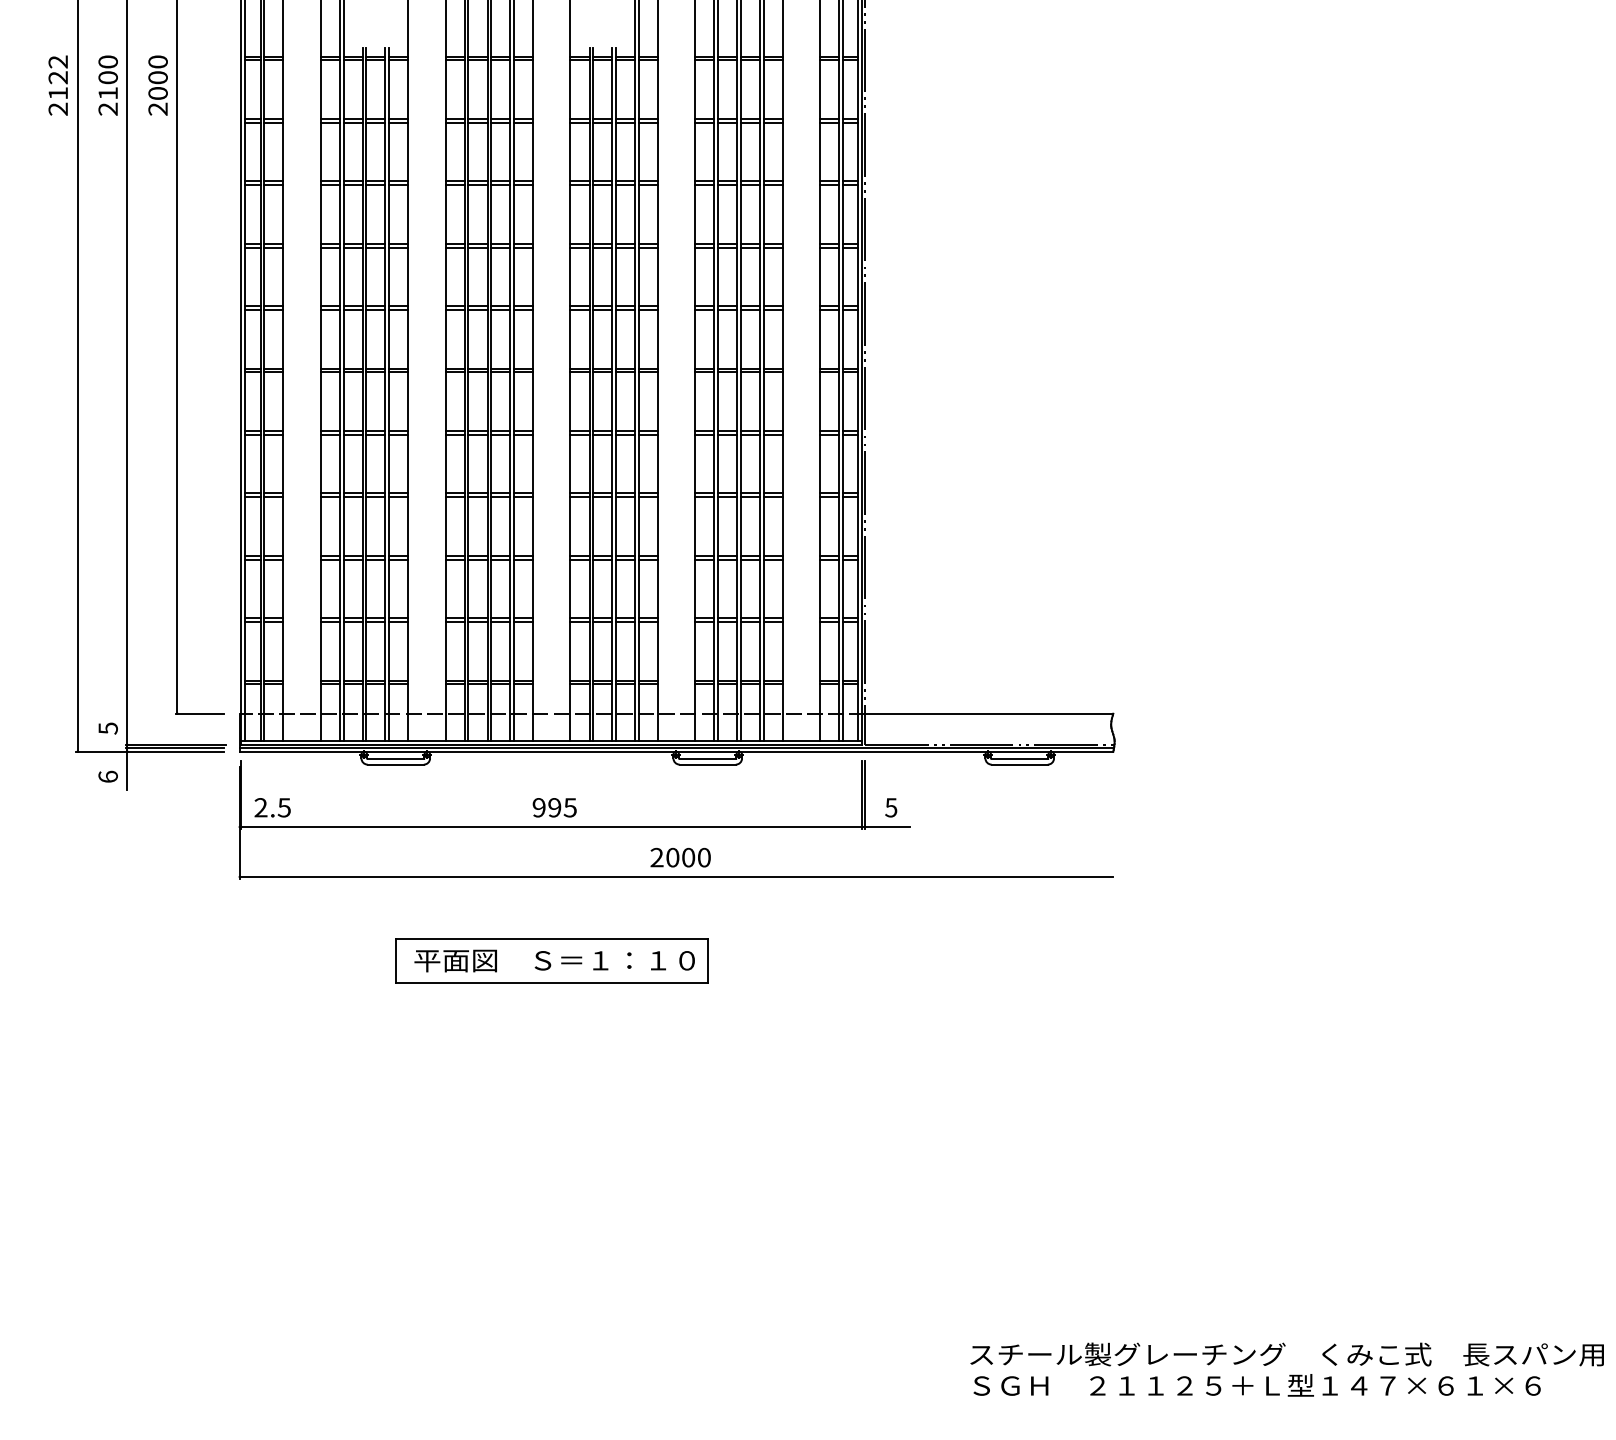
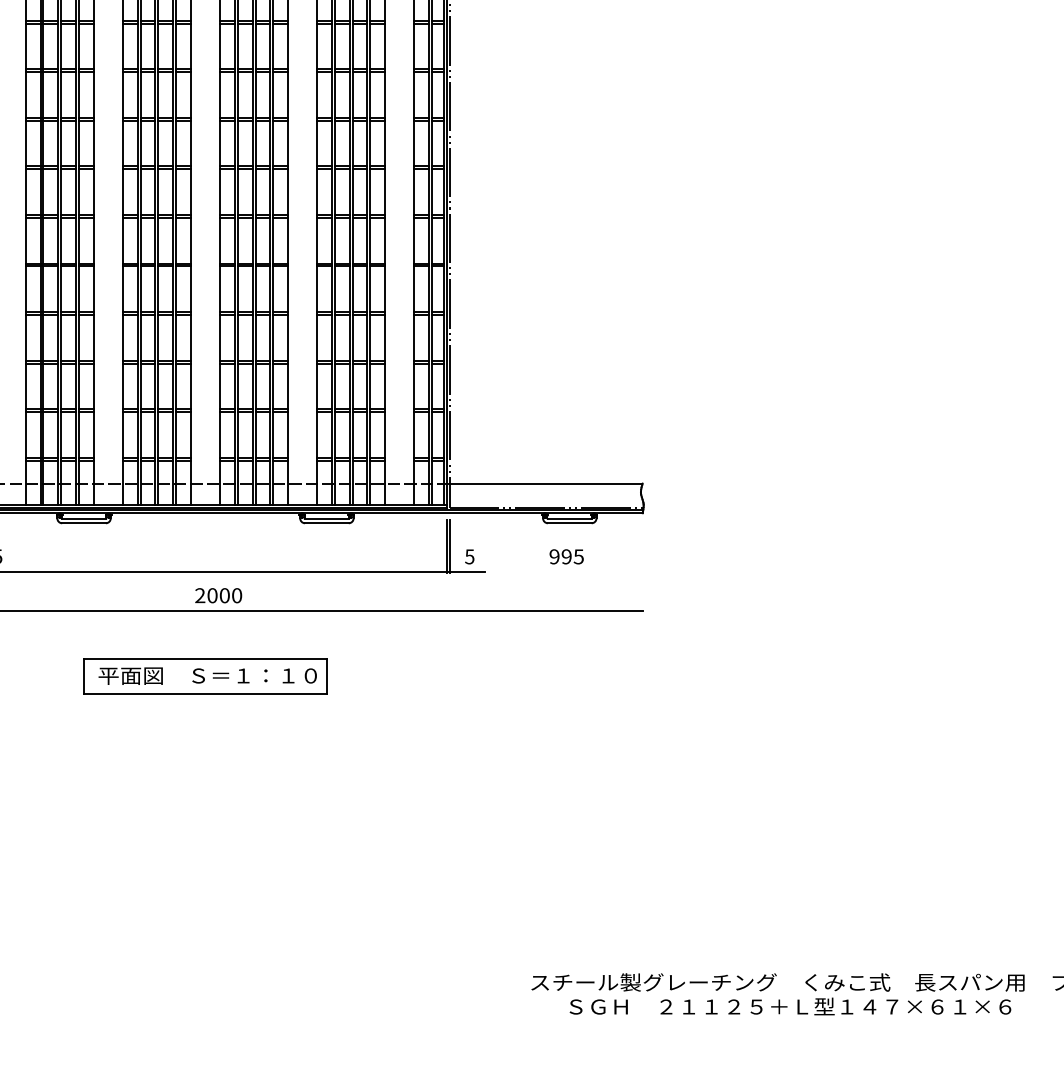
text: (554, 807) -> (566, 556), moved
text: (680, 857) -> (218, 595), moved
text: (1256, 1385) -> (789, 1006), moved

